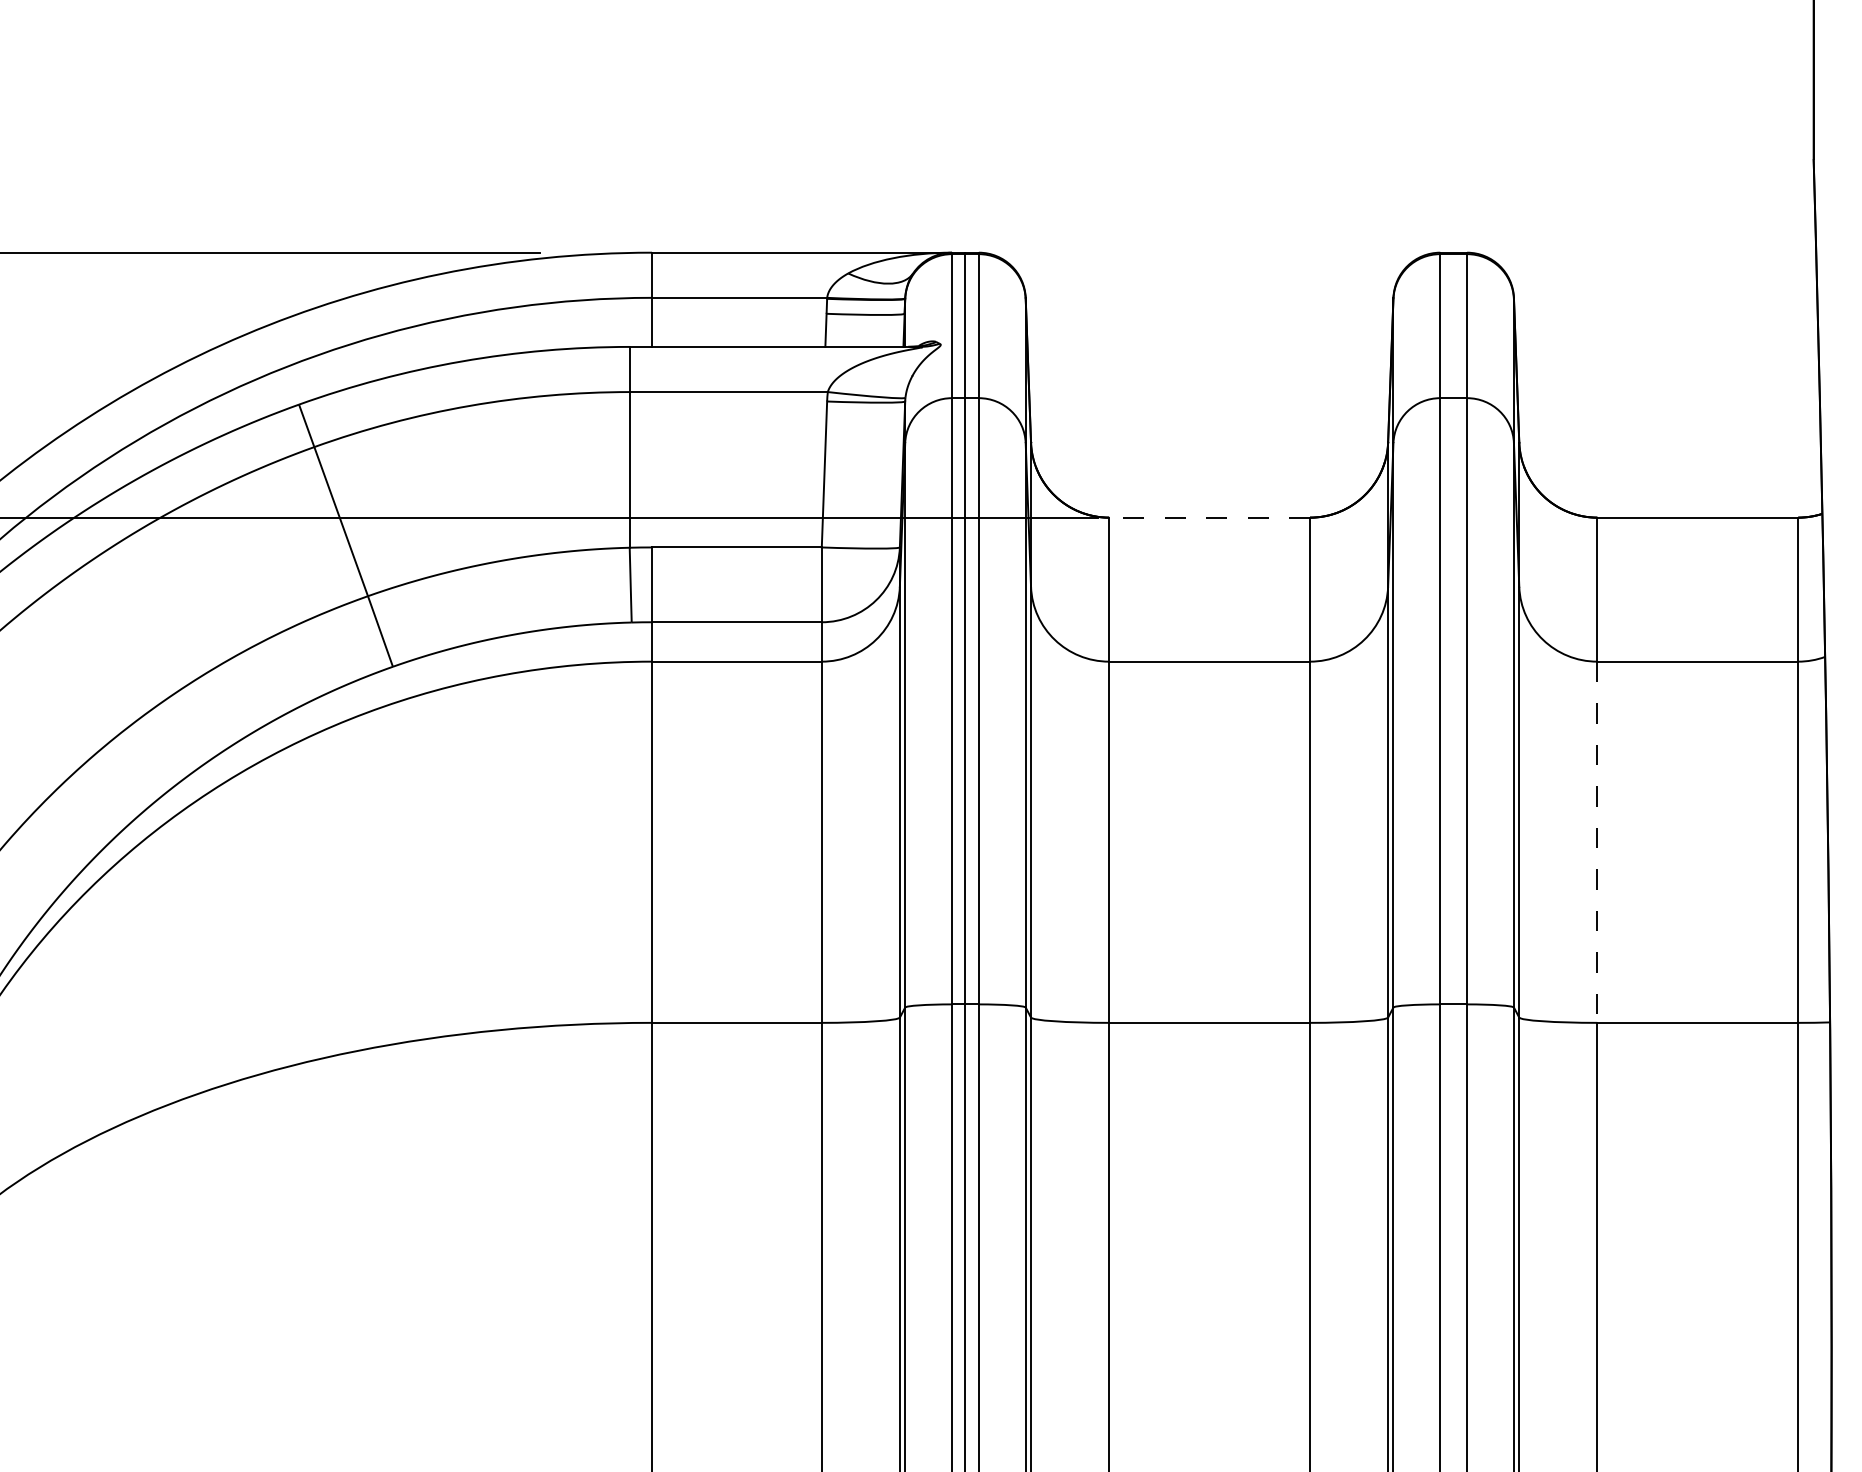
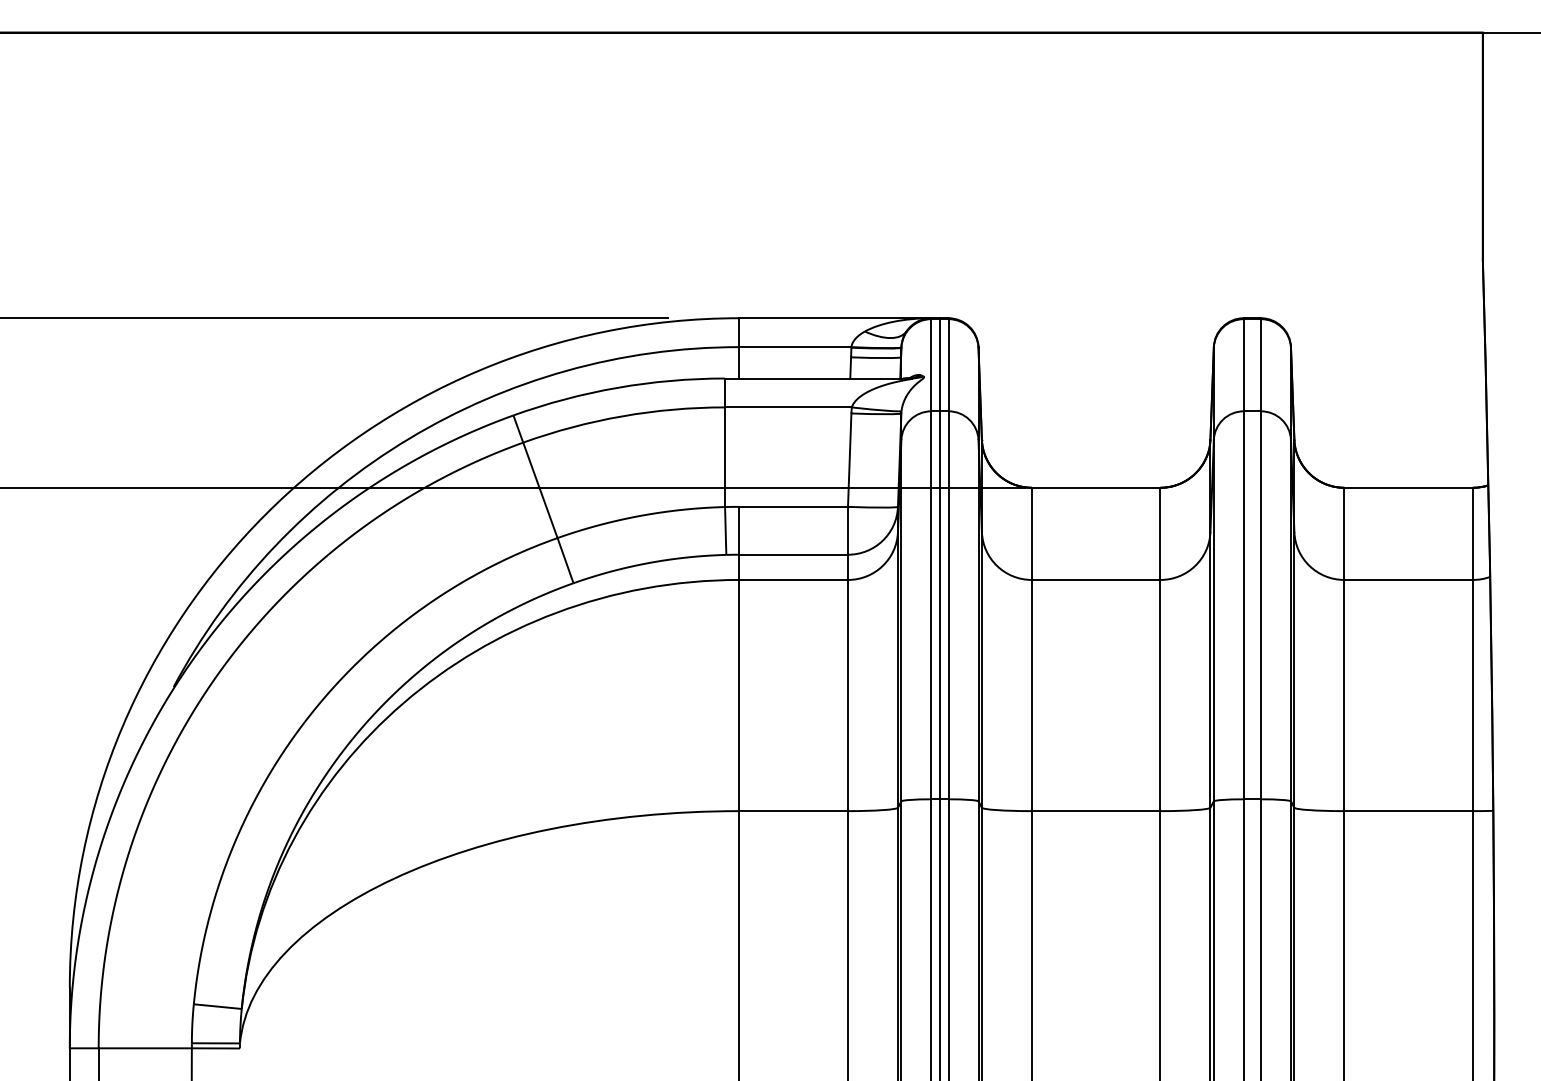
line: (1208, 517) -> (1095, 487), dashed -> solid
line: (1597, 842) -> (1344, 695), dashed -> solid

